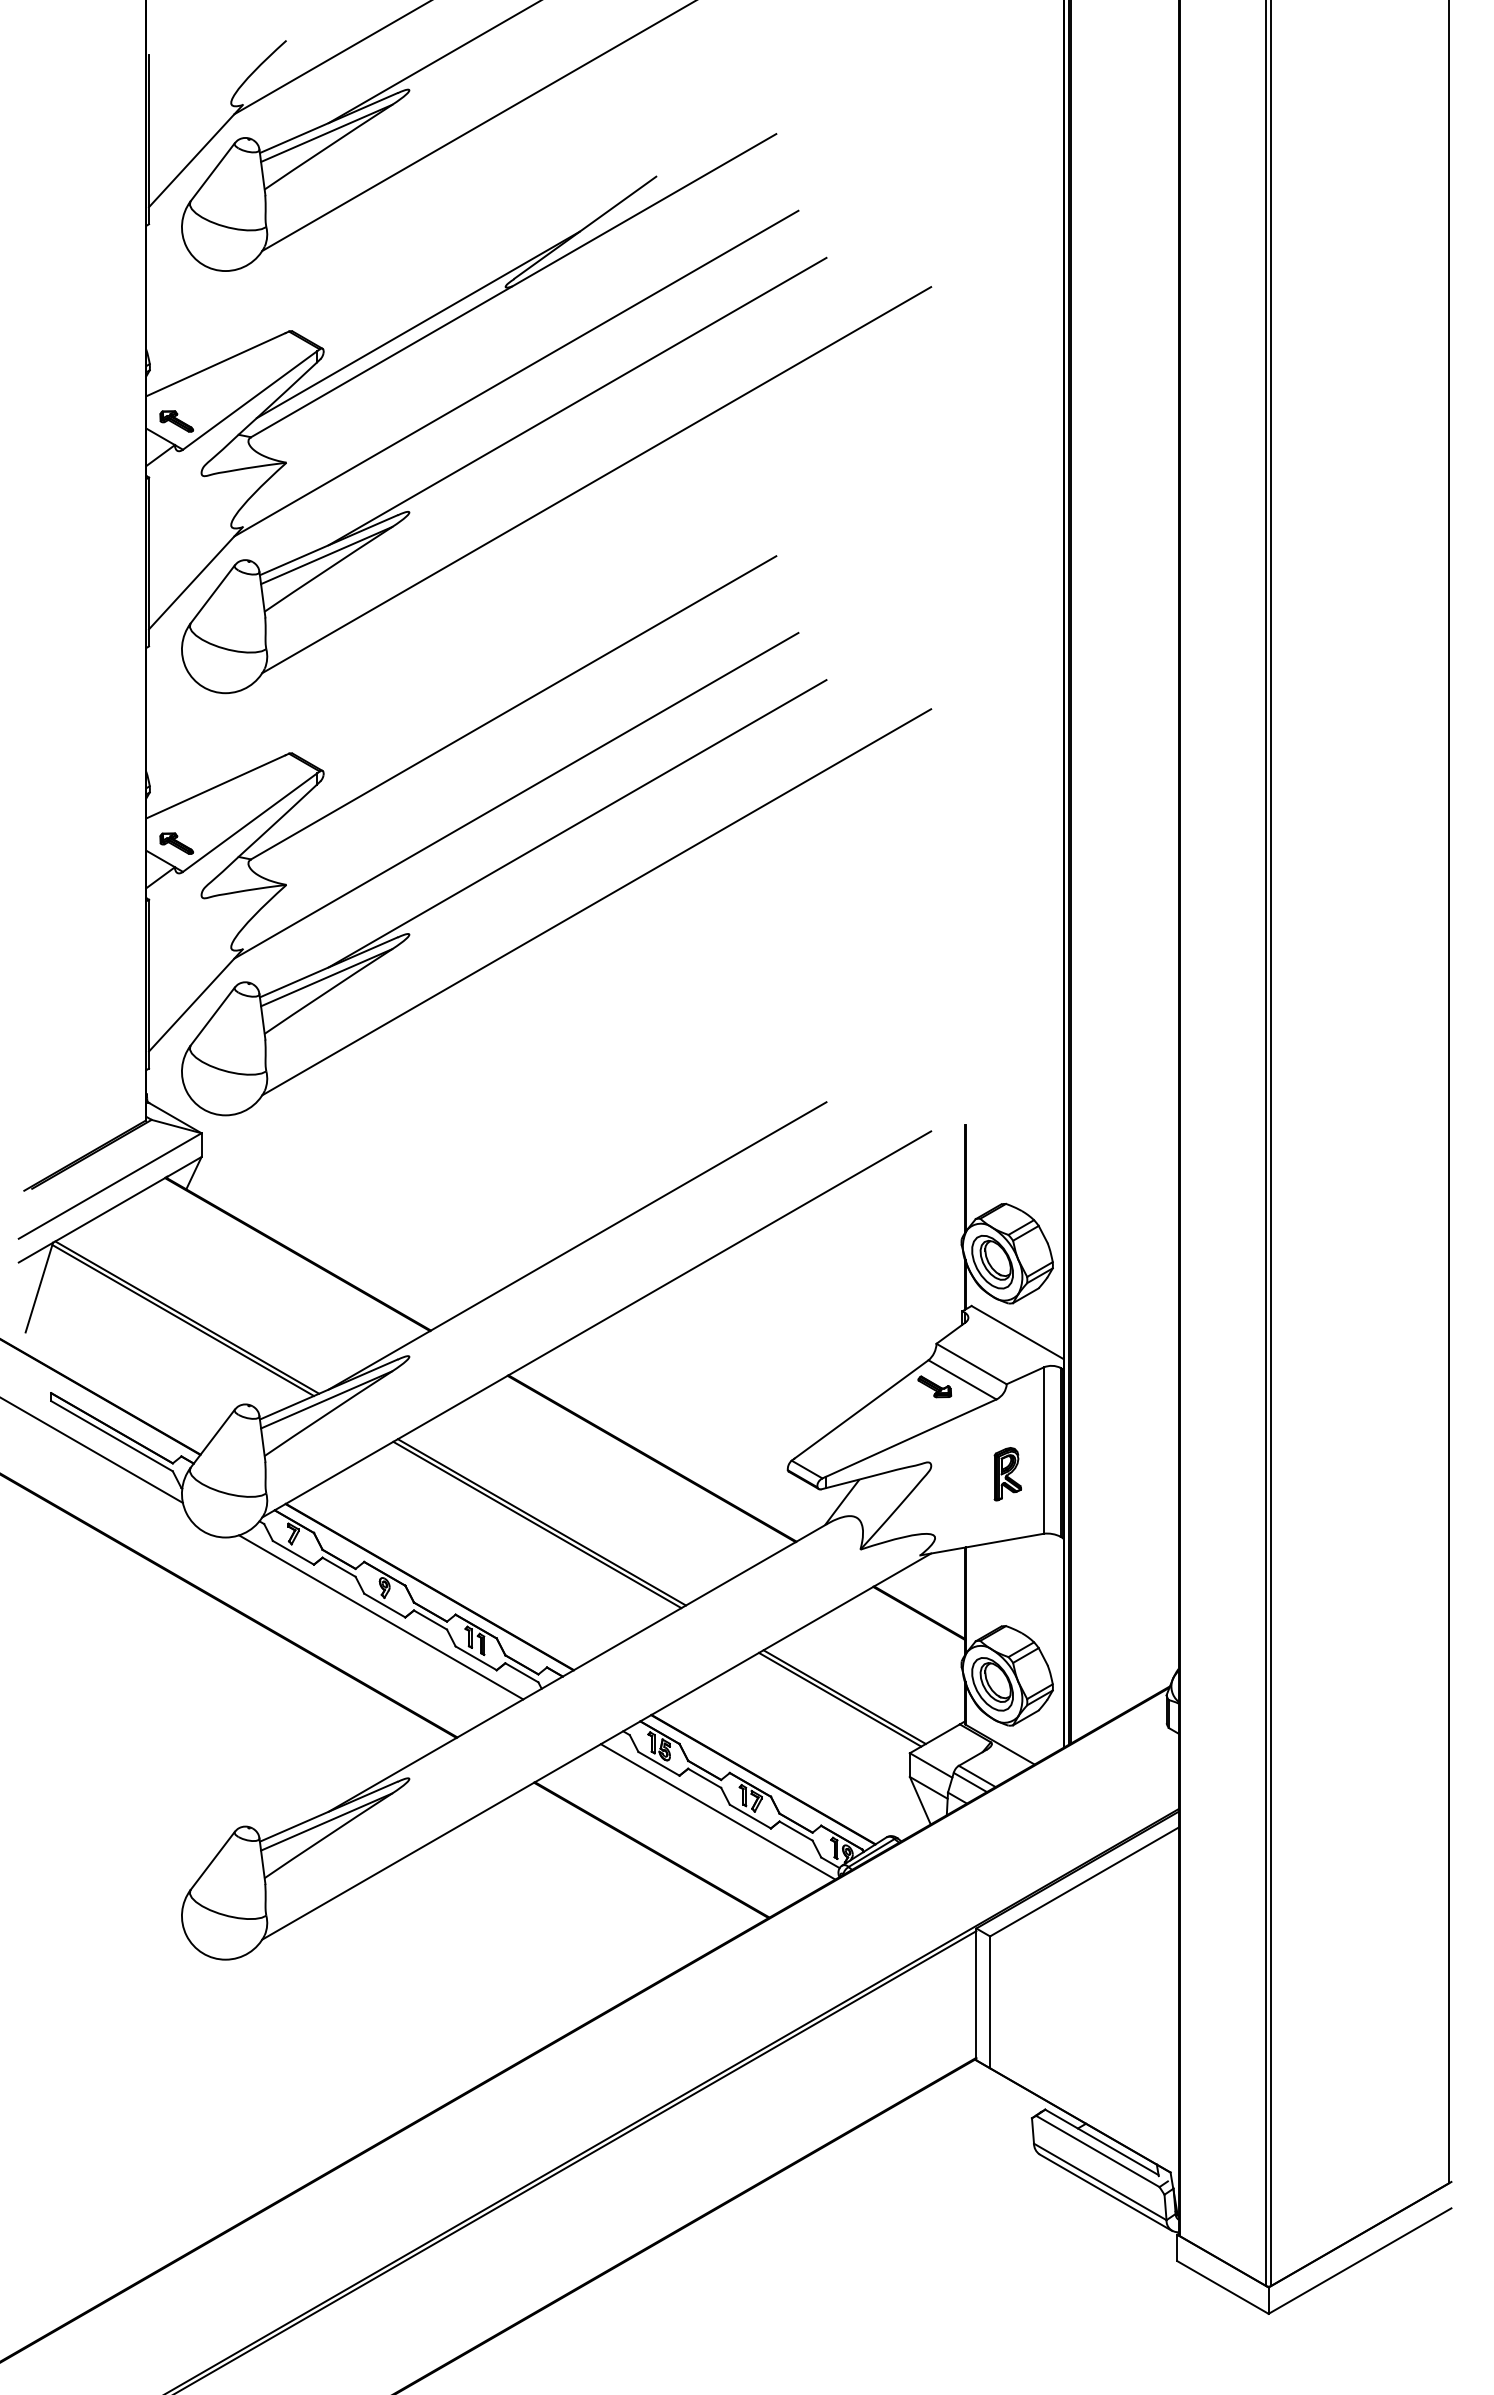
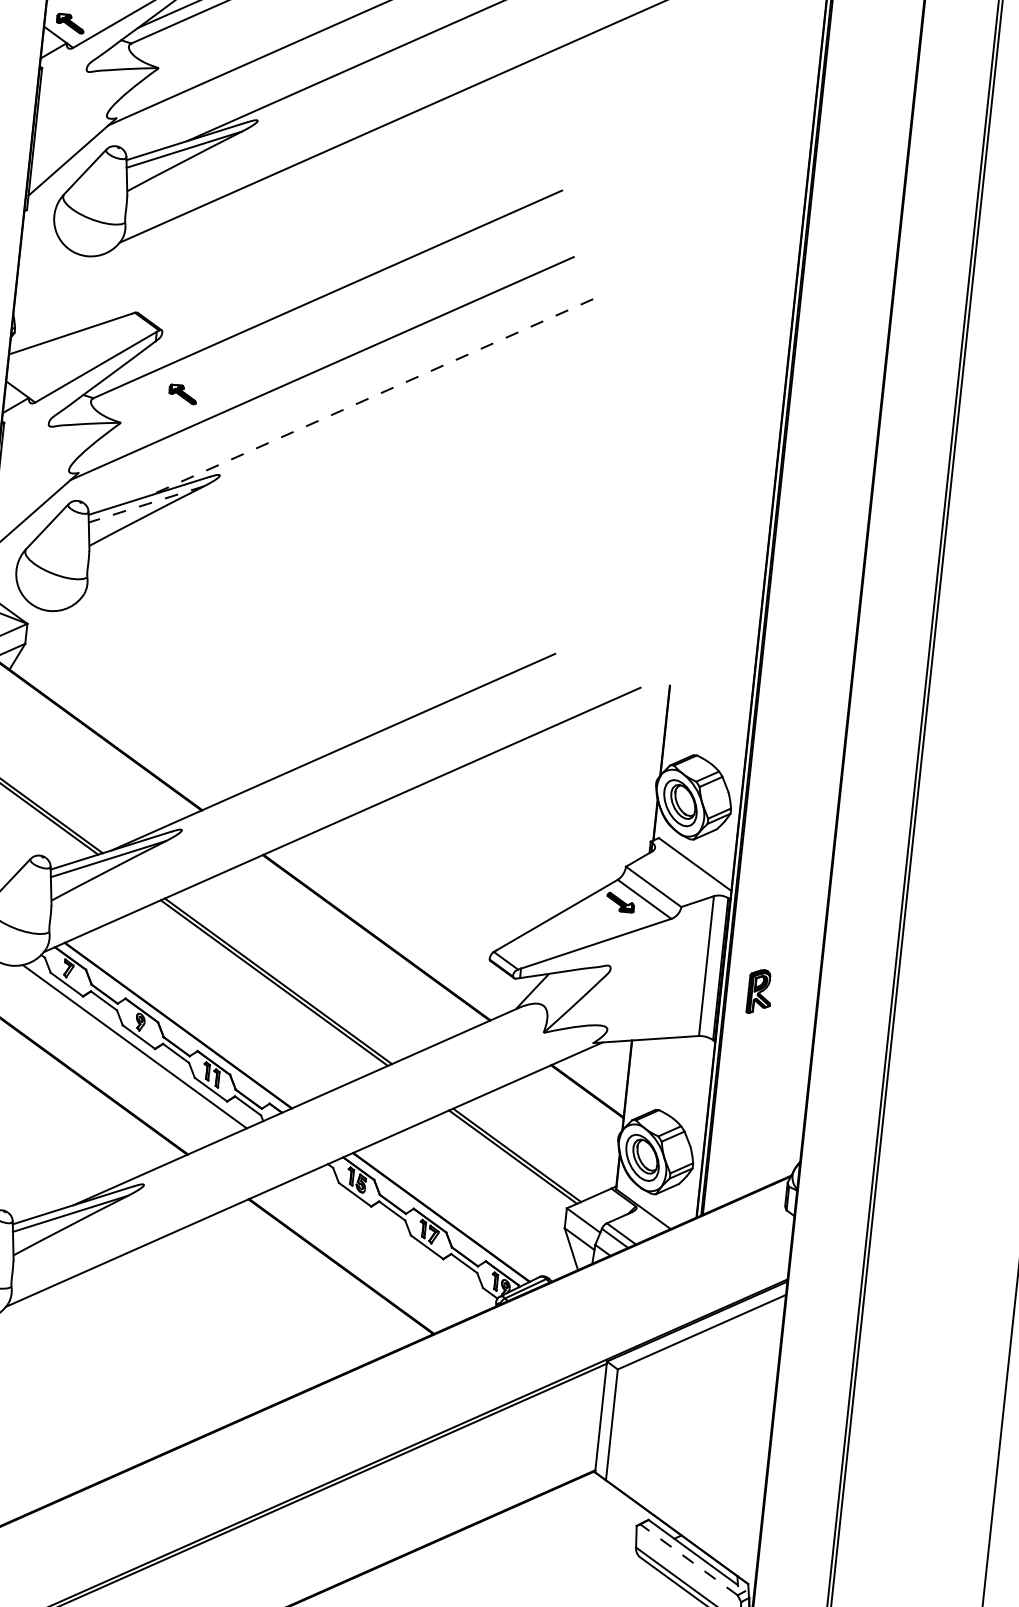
line: (577, 823) -> (371, 397), solid -> dashed
part: (176, 843) -> (182, 394), moved
line: (596, 902) -> (379, 465), removed
line: (326, 977) -> (146, 504), solid -> dashed
part: (1007, 1474) -> (759, 992), moved
line: (717, 1811) -> (399, 1240), removed
line: (1097, 2151) -> (688, 1559), solid -> dashed

